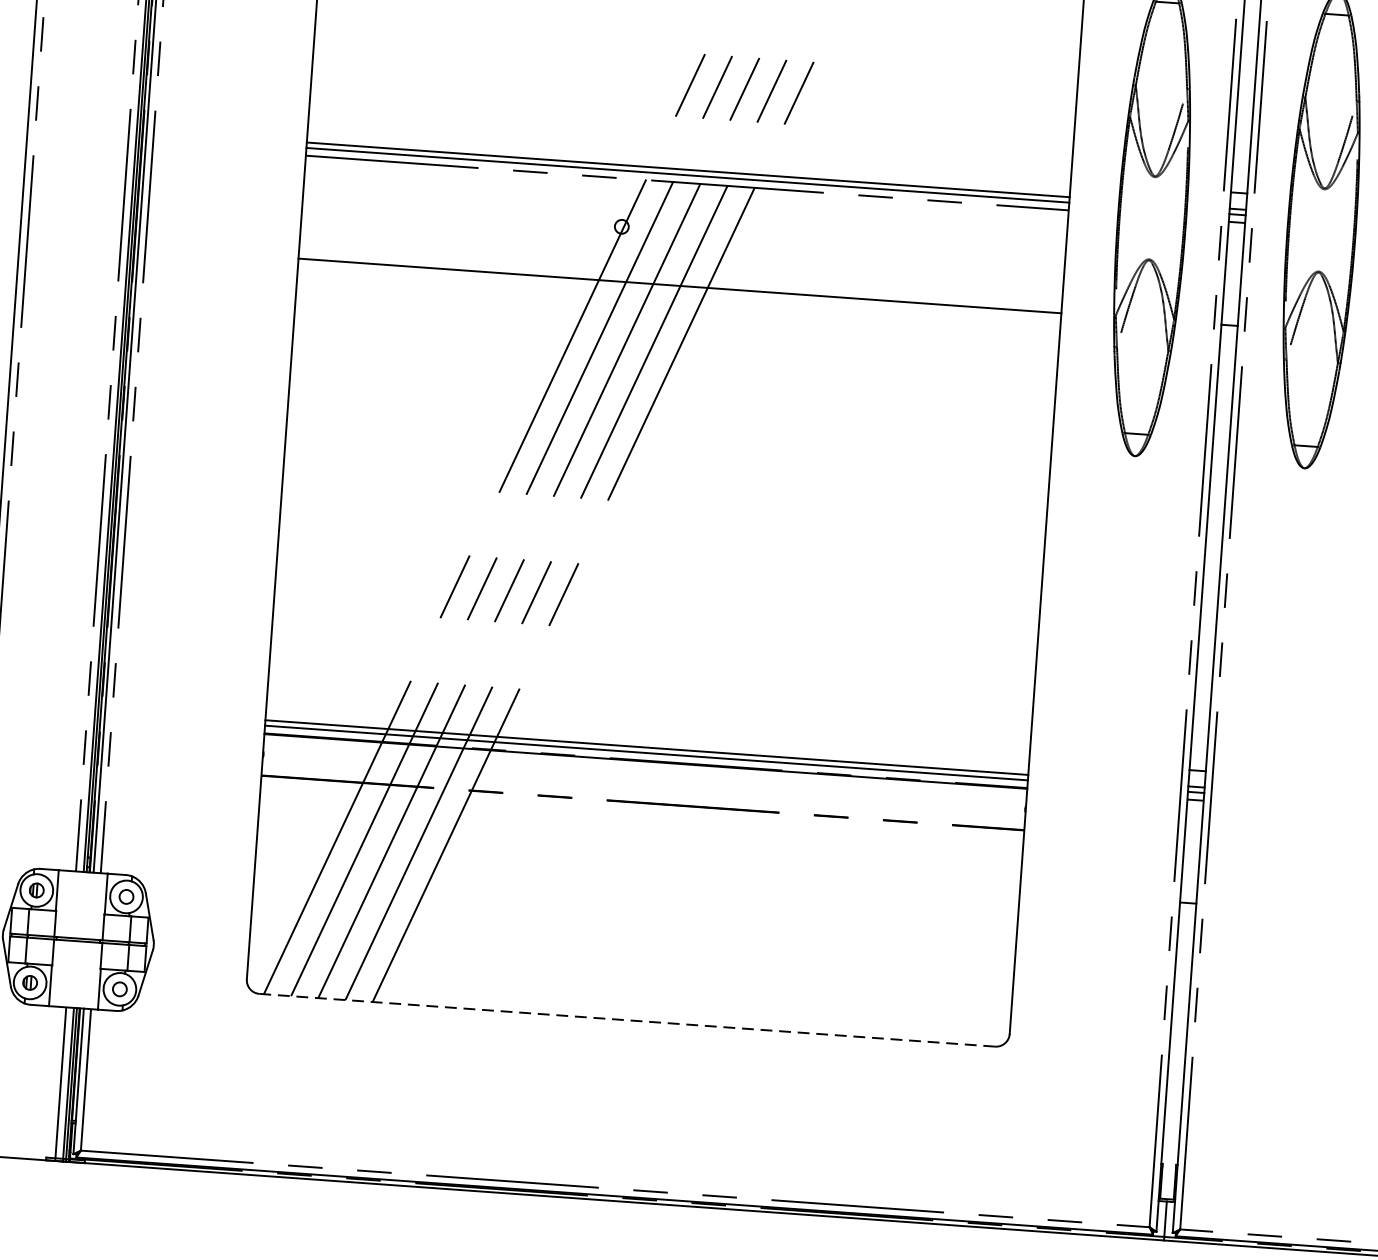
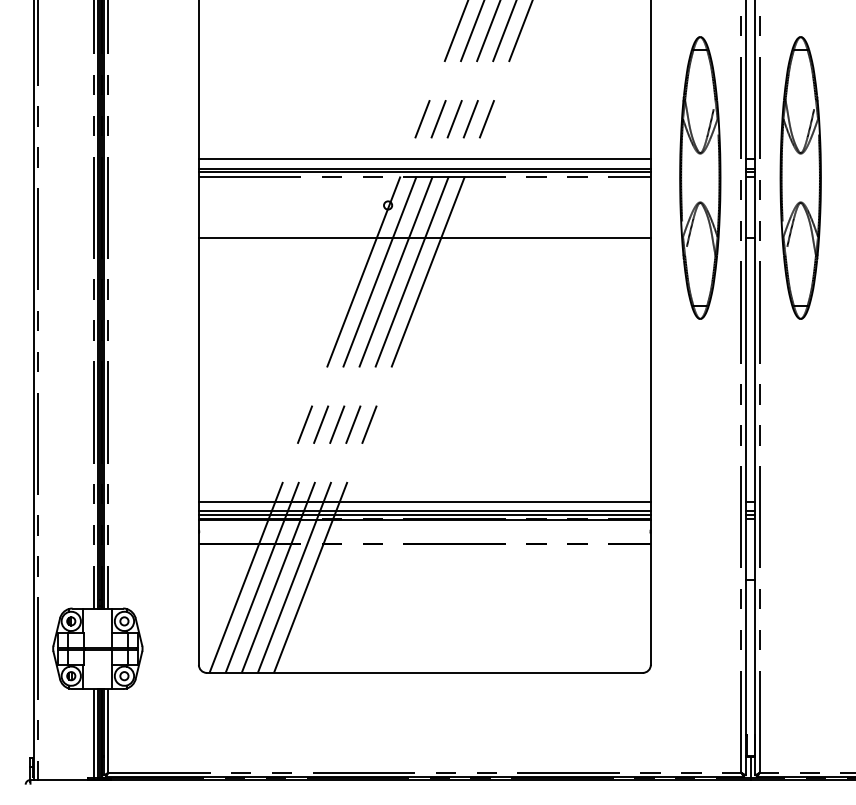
line: (688, 153) -> (424, 159), added
line: (647, 730) -> (424, 501), added
line: (626, 1019) -> (424, 672), dashed -> solid

